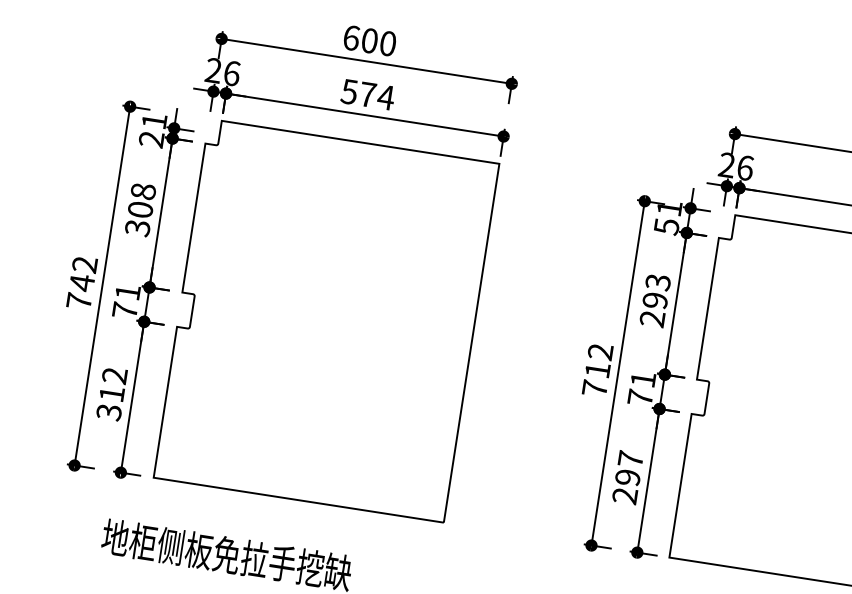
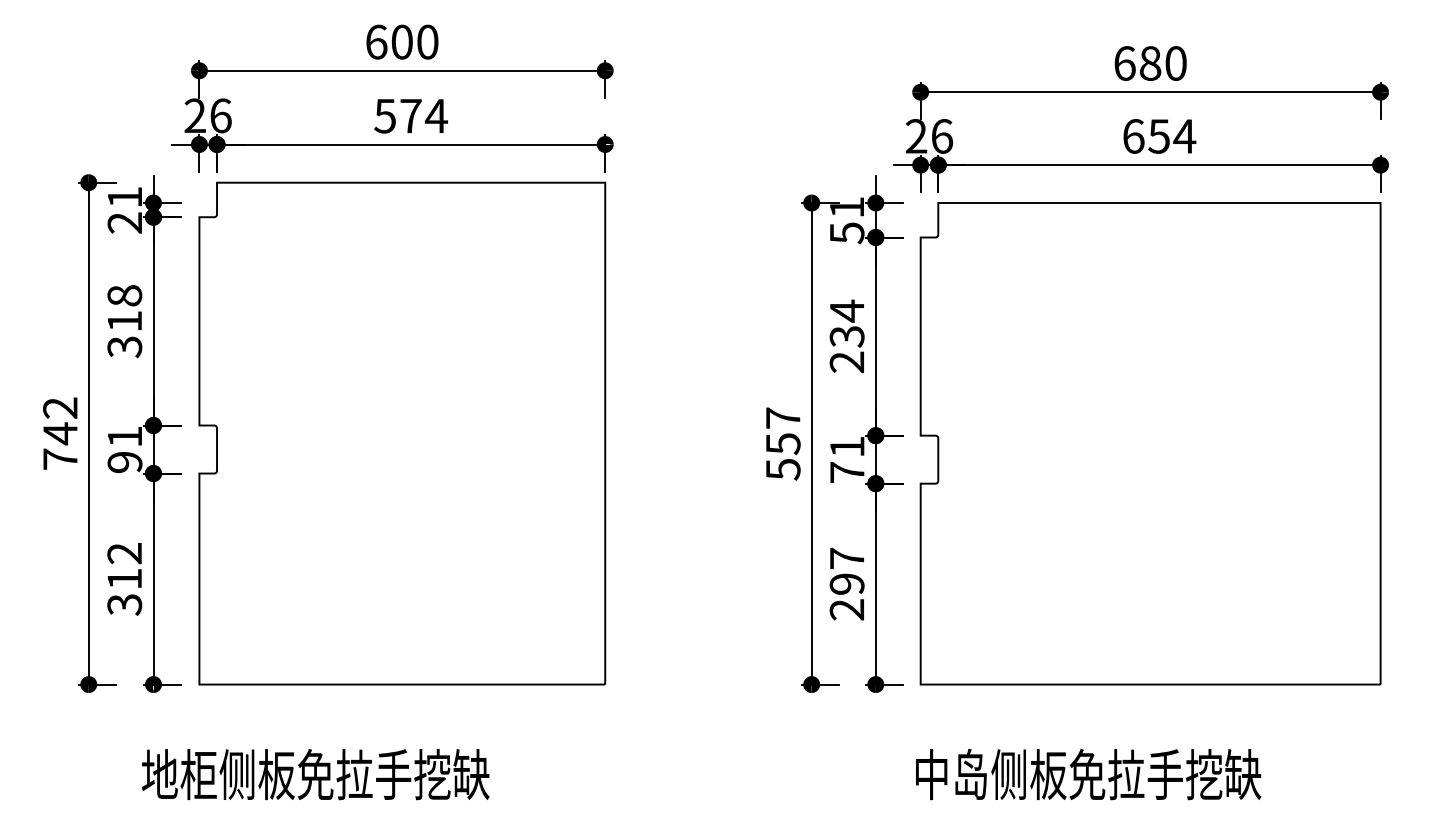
text: (140, 209) -> (124, 320), 308 -> 318
text: (656, 291) -> (846, 323), 293 -> 234
text: (124, 310) -> (124, 462), 71 -> 91
text: (597, 369) -> (782, 443), 712 -> 557

